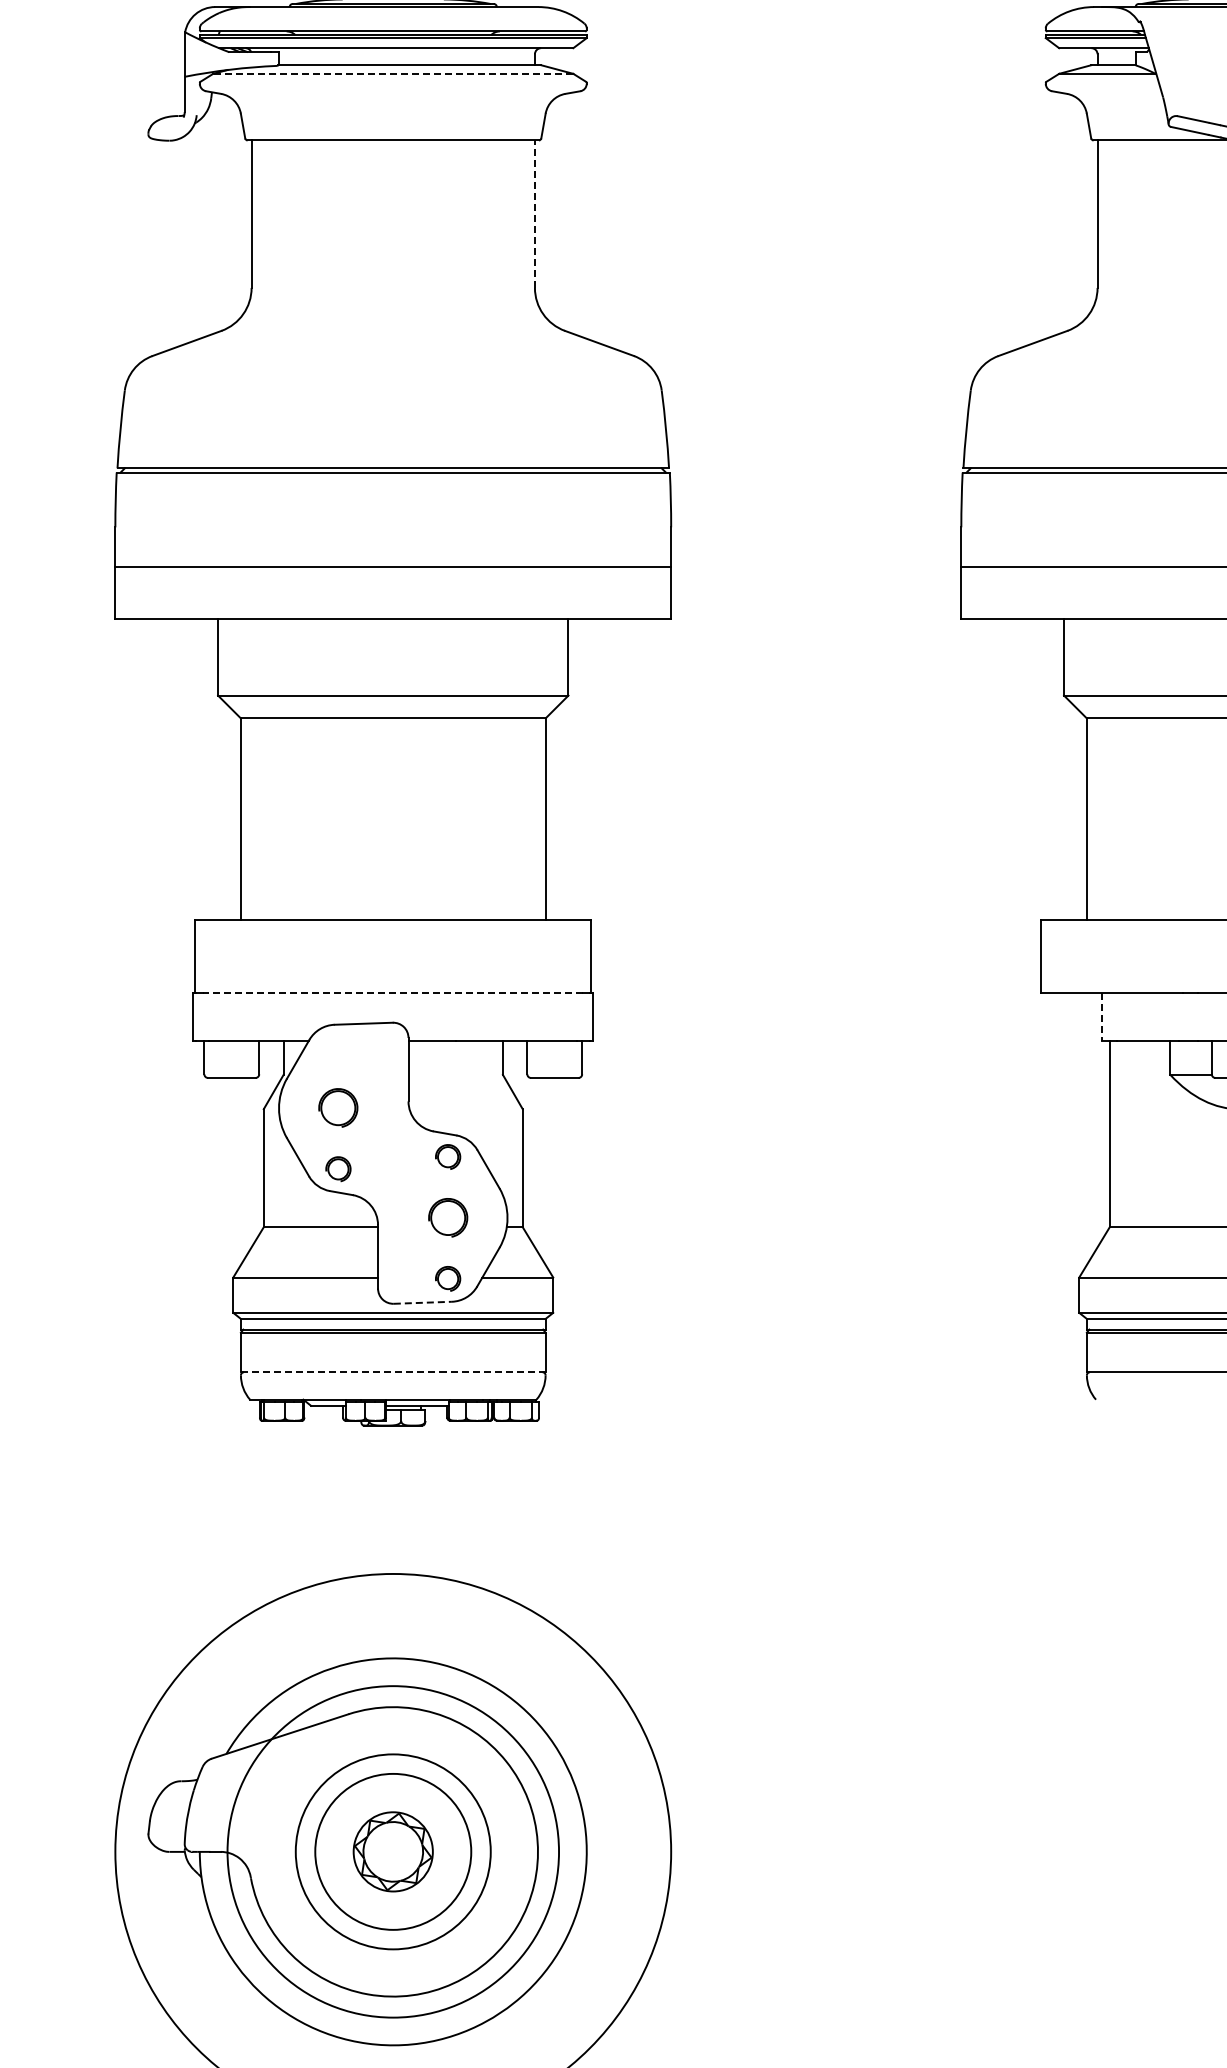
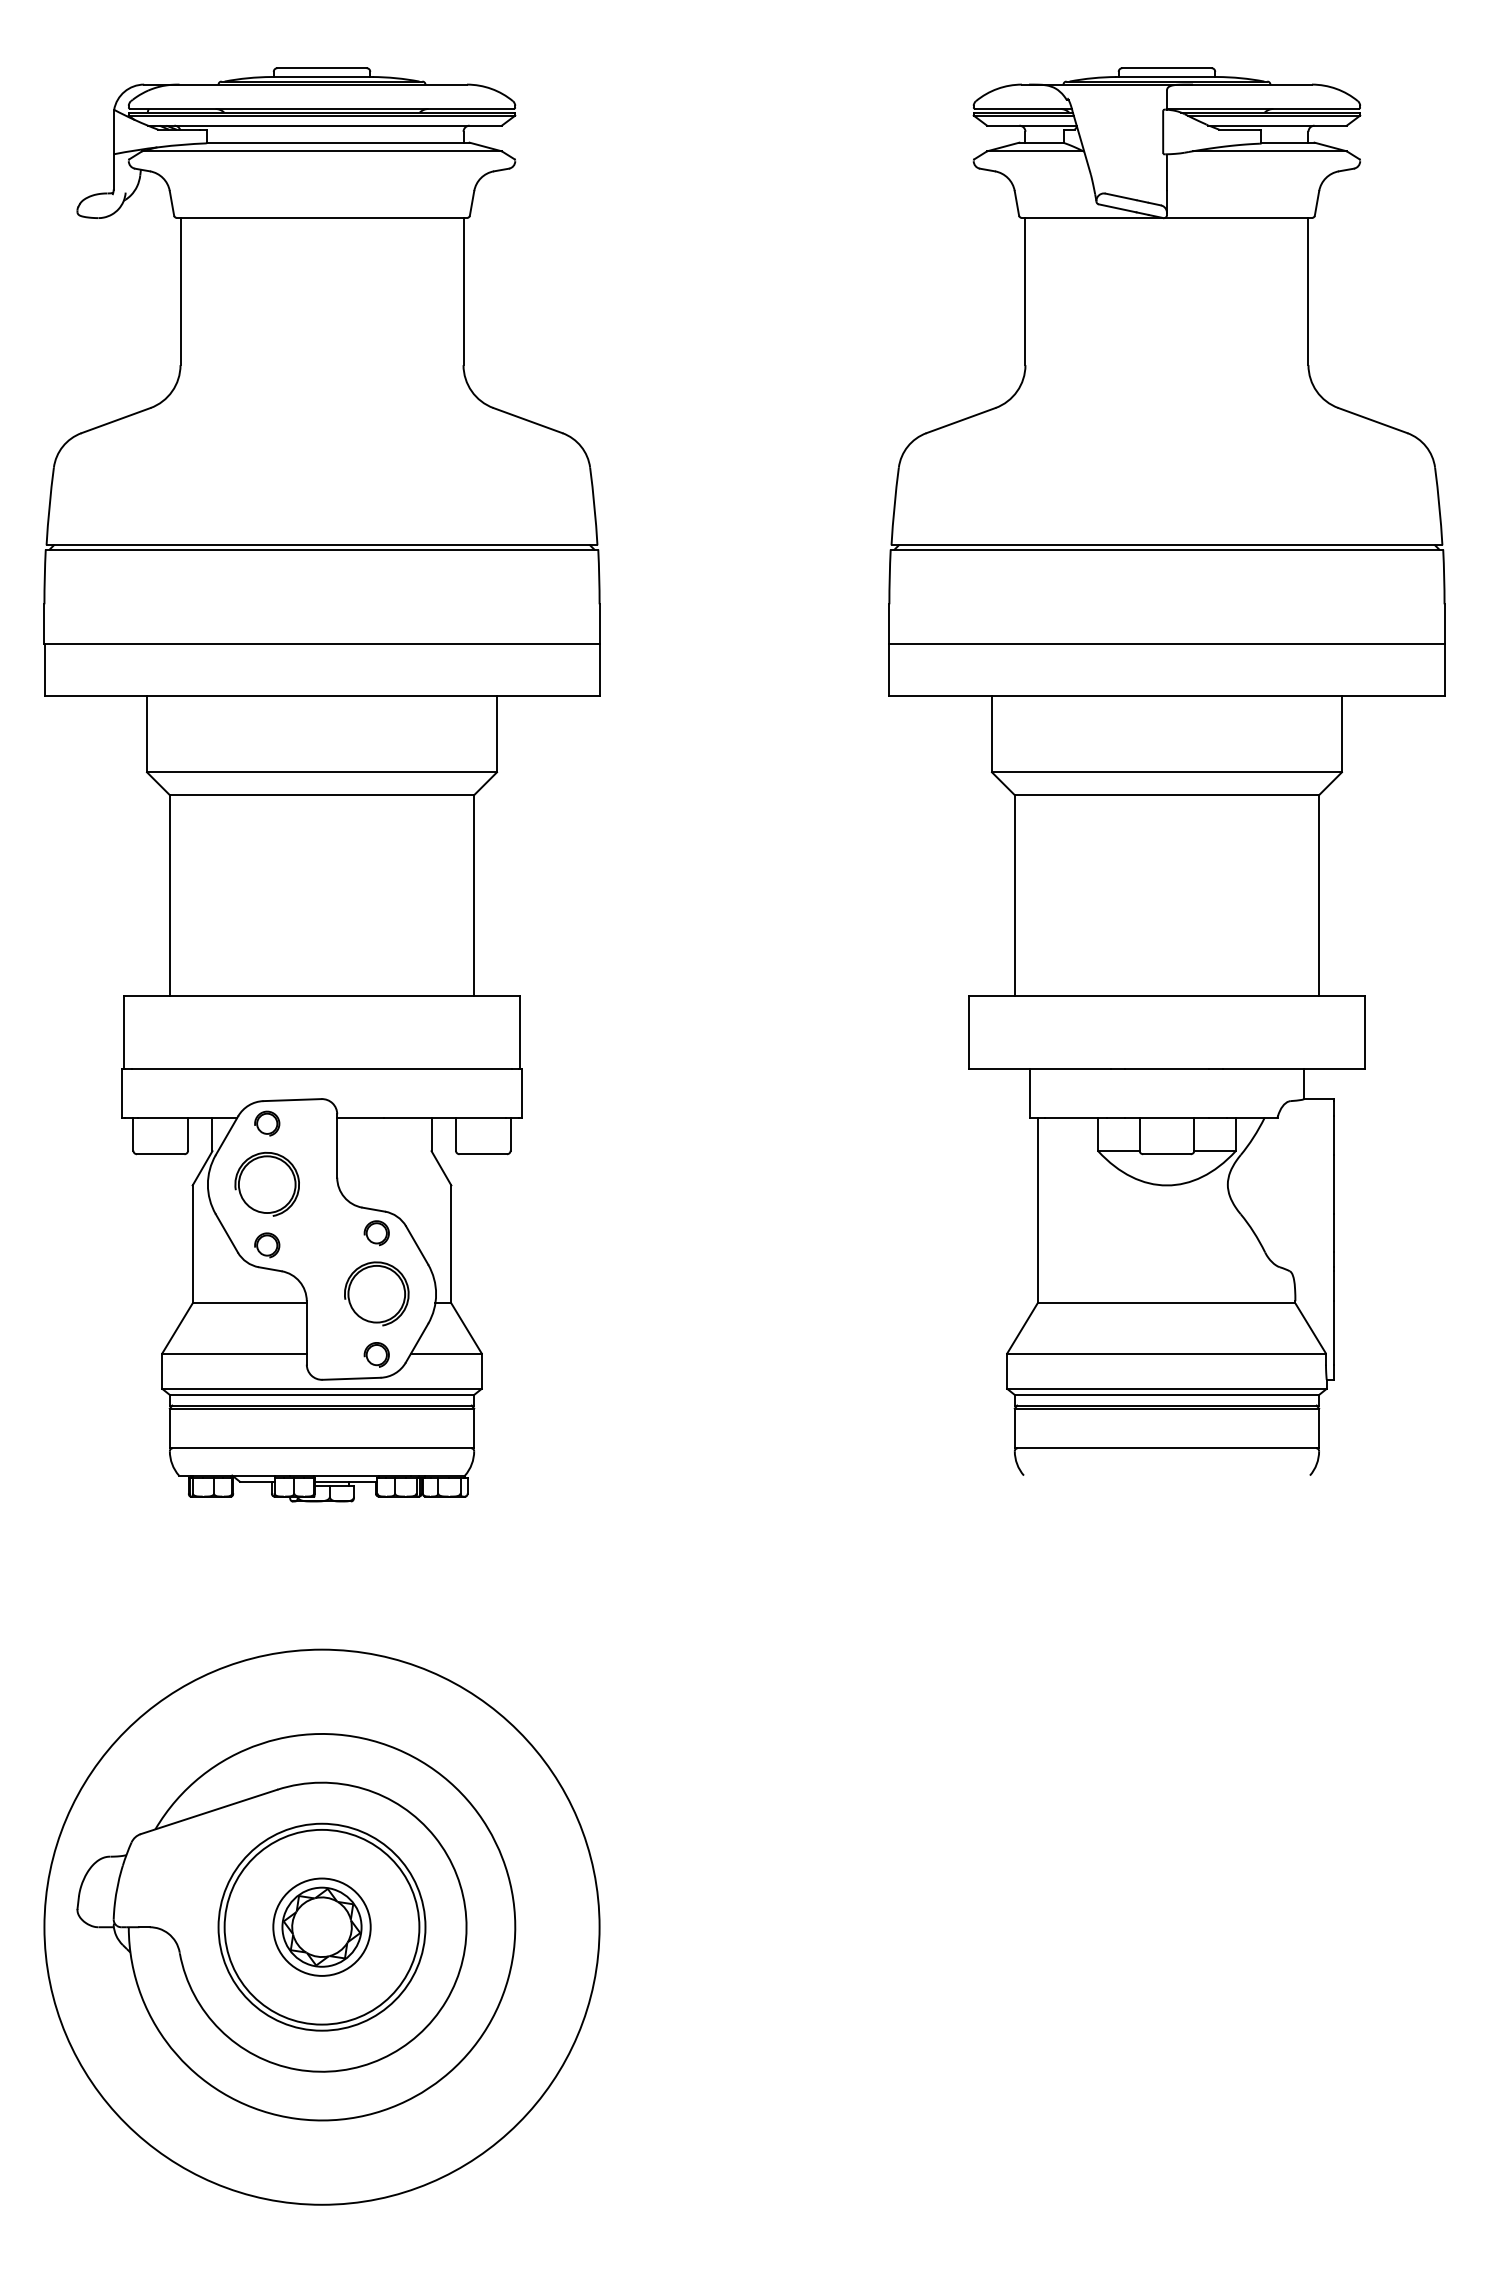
line: (393, 74) -> (322, 151), dashed -> solid
line: (534, 214) -> (463, 291), dashed -> solid
line: (393, 993) -> (322, 1069), dashed -> solid
line: (1102, 1017) -> (1030, 1093), dashed -> solid
part: (338, 1047) -> (267, 1123), added
part: (337, 1107) -> (266, 1183), size x1.67
part: (447, 1217) -> (376, 1293), size x1.67
line: (423, 1302) -> (352, 1378), dashed -> solid
line: (392, 1372) -> (321, 1448), dashed -> solid
circle: (392, 1851) -> (321, 1926), size x0.62
circle: (392, 1851) -> (321, 1926), size x0.62

